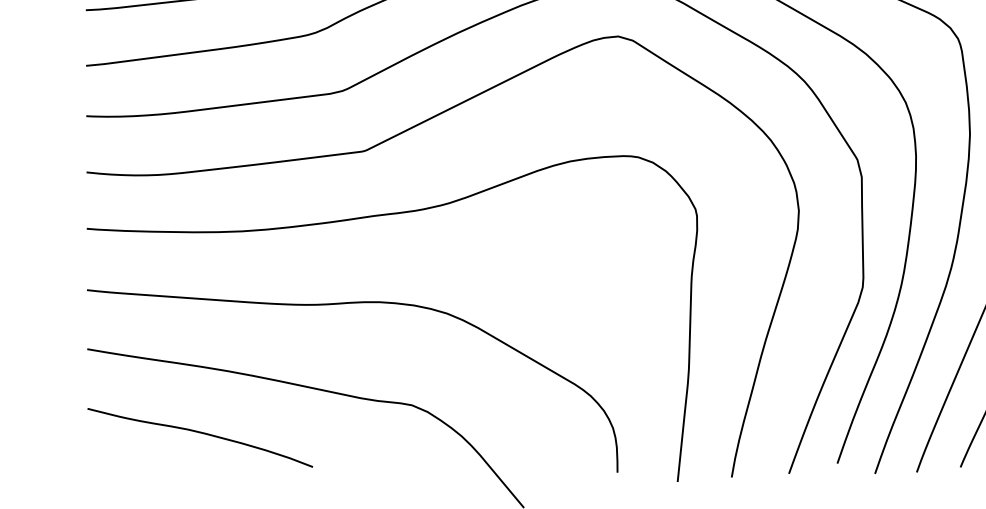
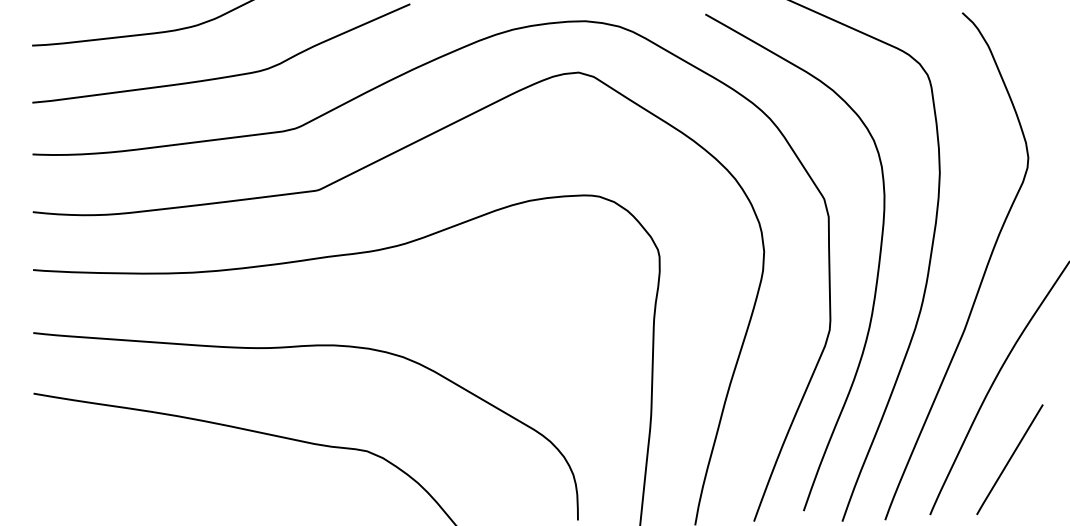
curve: (201, 433) -> (150, 480), removed

